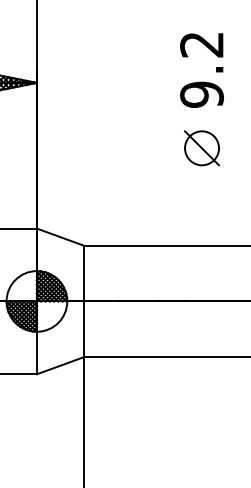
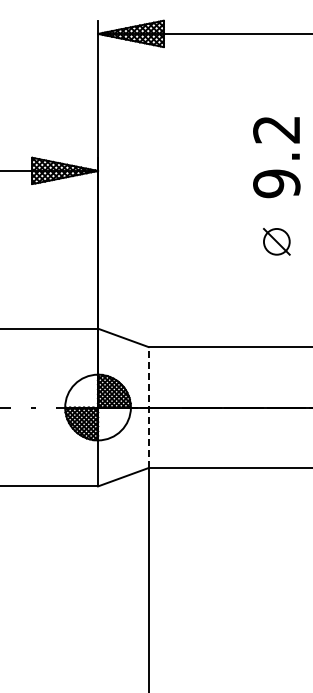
part: (201, 148) -> (276, 241), size x0.7
line: (83, 301) -> (148, 407), solid -> dashed

